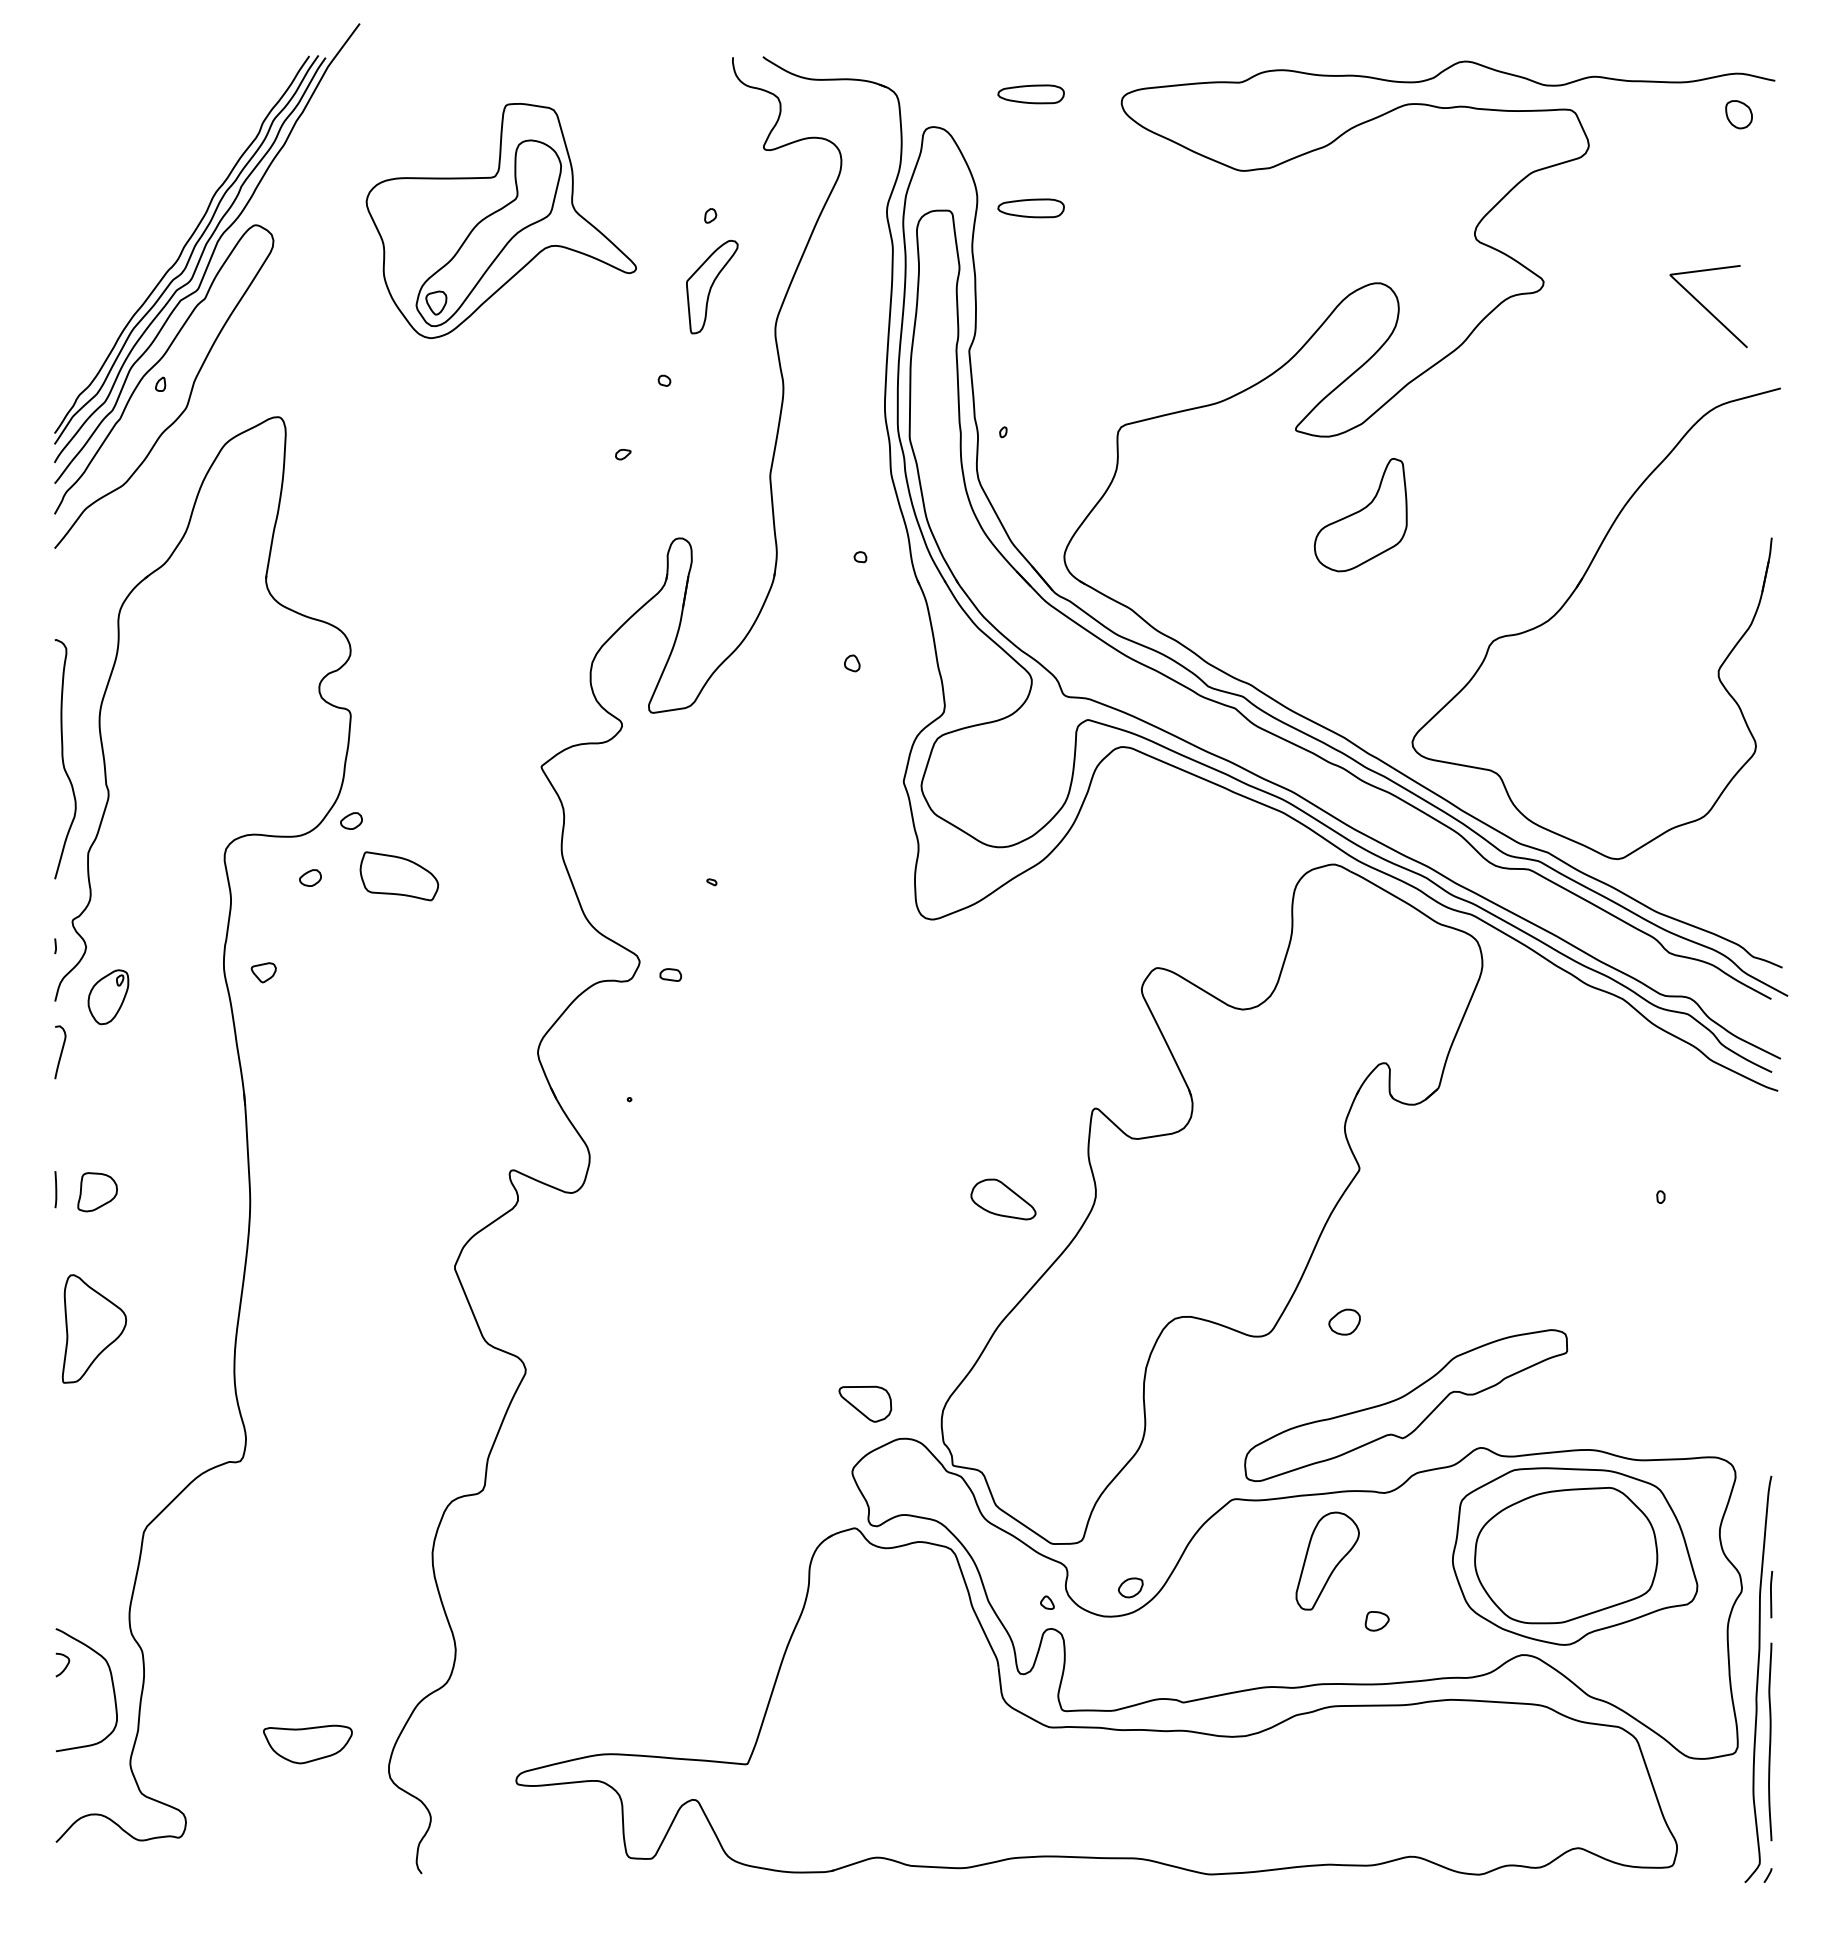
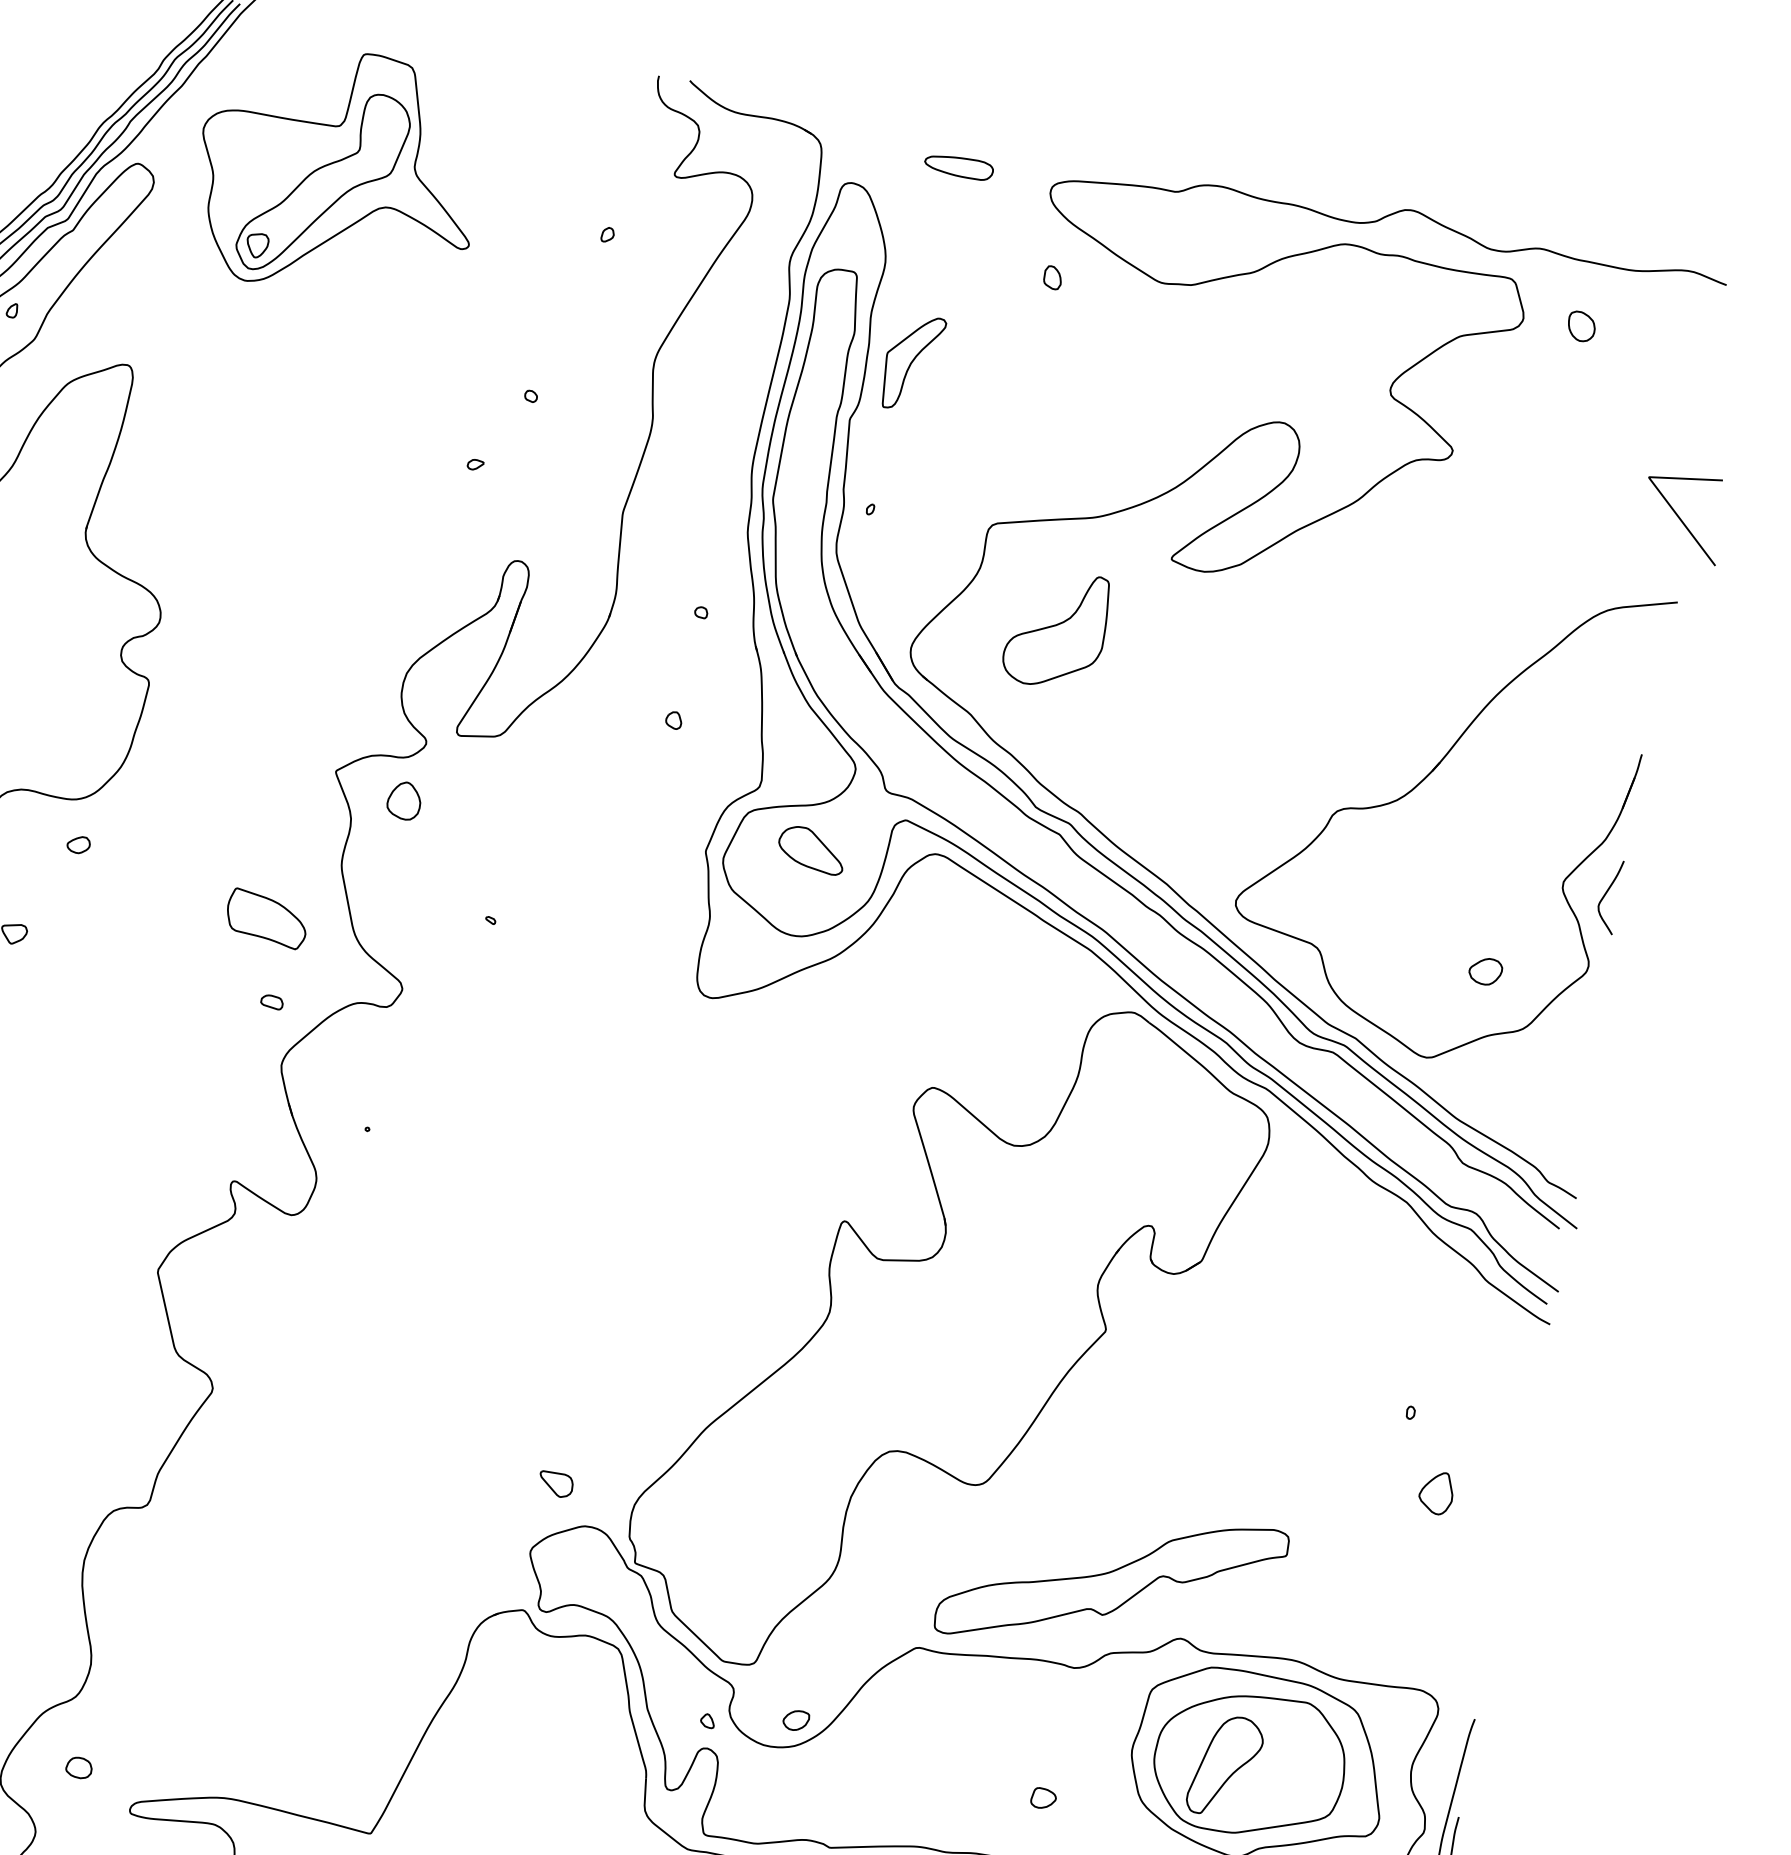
part: (1738, 114) -> (1581, 326), moved
part: (1137, 183) -> (1052, 277), added
part: (1030, 208) -> (938, 284), removed
part: (500, 221) -> (337, 173), moved
part: (712, 286) -> (912, 362), moved
curve: (1706, 307) -> (1680, 517), moved
part: (1360, 515) -> (1056, 629), moved
curve: (1761, 675) -> (1606, 894), added
part: (610, 782) -> (404, 799), added
part: (351, 820) -> (131, 792), removed
part: (399, 876) -> (267, 919), moved
part: (670, 974) -> (271, 1001), moved
part: (1003, 1199) -> (811, 850), moved
part: (1697, 1268) -> (1435, 1492), added
part: (1344, 1321) -> (1485, 970), moved
part: (865, 1404) -> (555, 1484), size x0.62
part: (1327, 1560) -> (1225, 1765), moved
part: (461, 1749) -> (79, 1767), added

